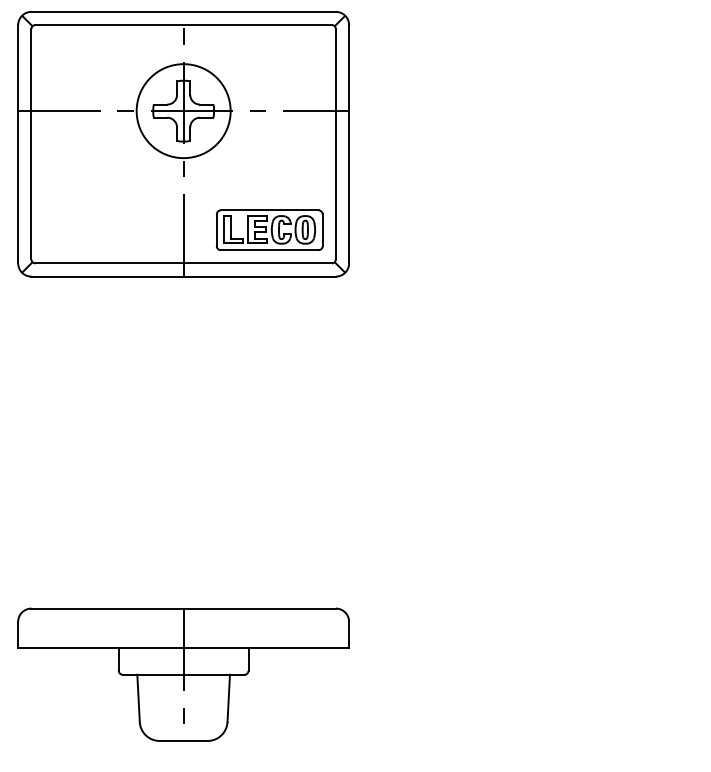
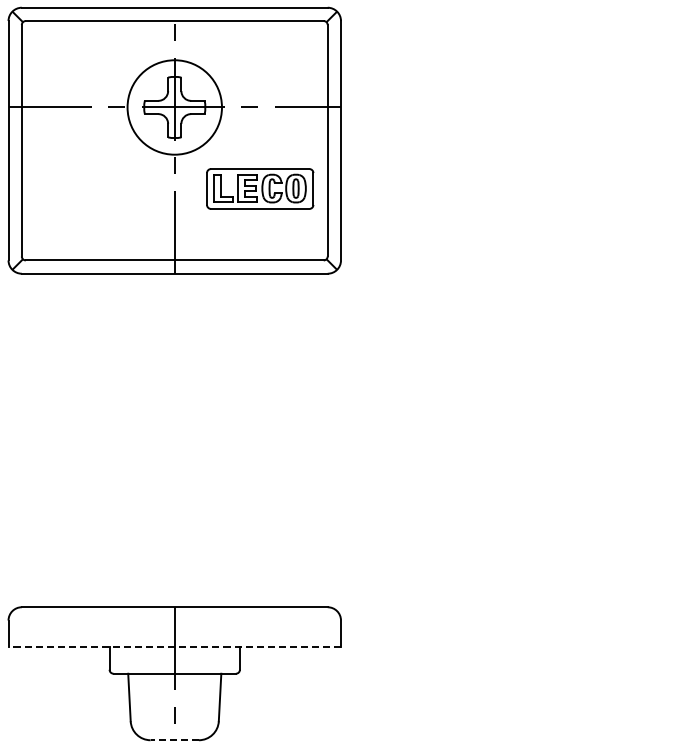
part: (269, 229) -> (260, 188), moved
line: (183, 648) -> (174, 647), solid -> dashed
line: (183, 740) -> (174, 739), solid -> dashed

